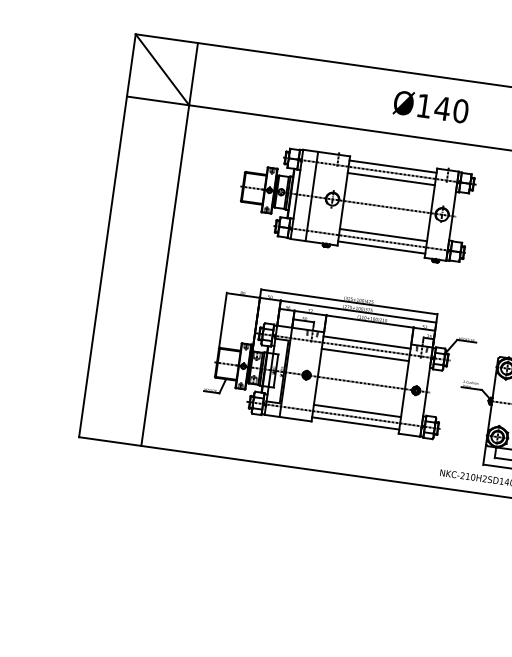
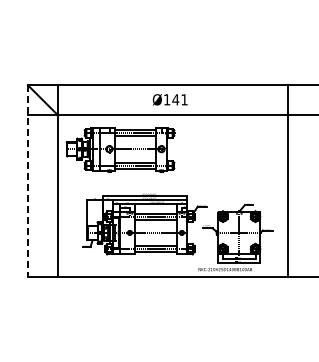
text: (460, 110) -> (184, 99), Ø140 -> Ø141
part: (355, 203) -> (120, 149), moved
line: (106, 236) -> (27, 181), solid -> dashed

